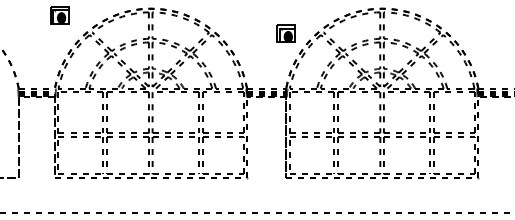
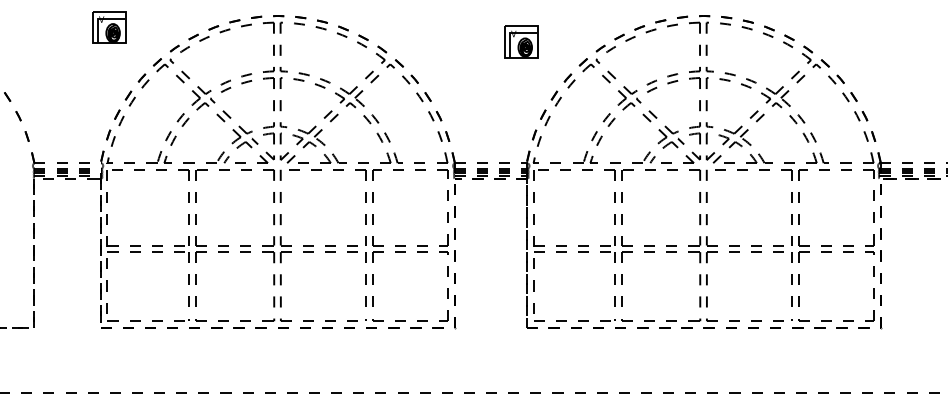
part: (285, 33) -> (520, 41), moved

